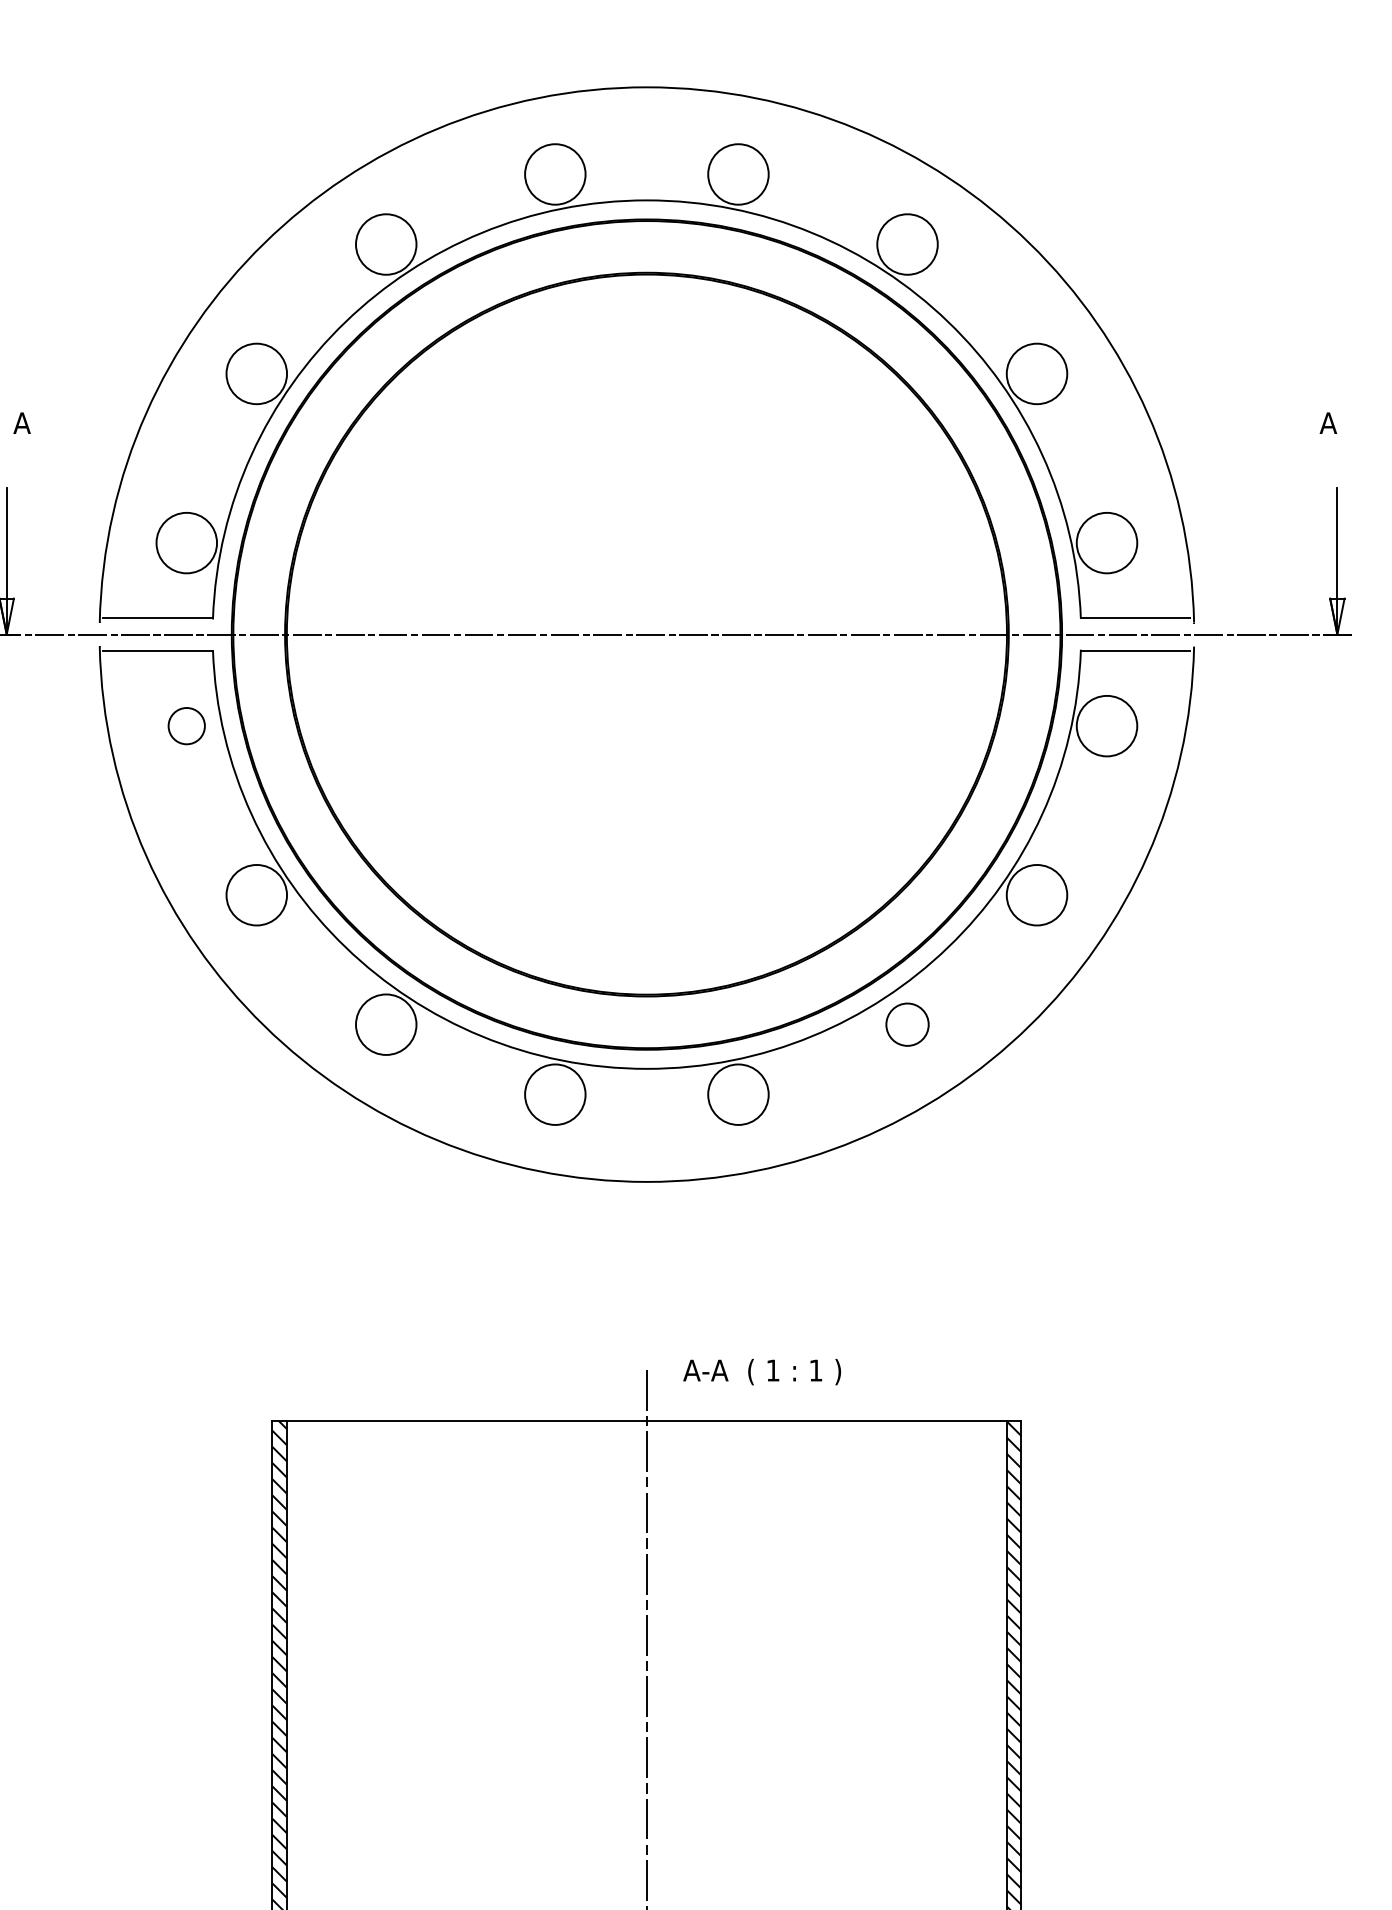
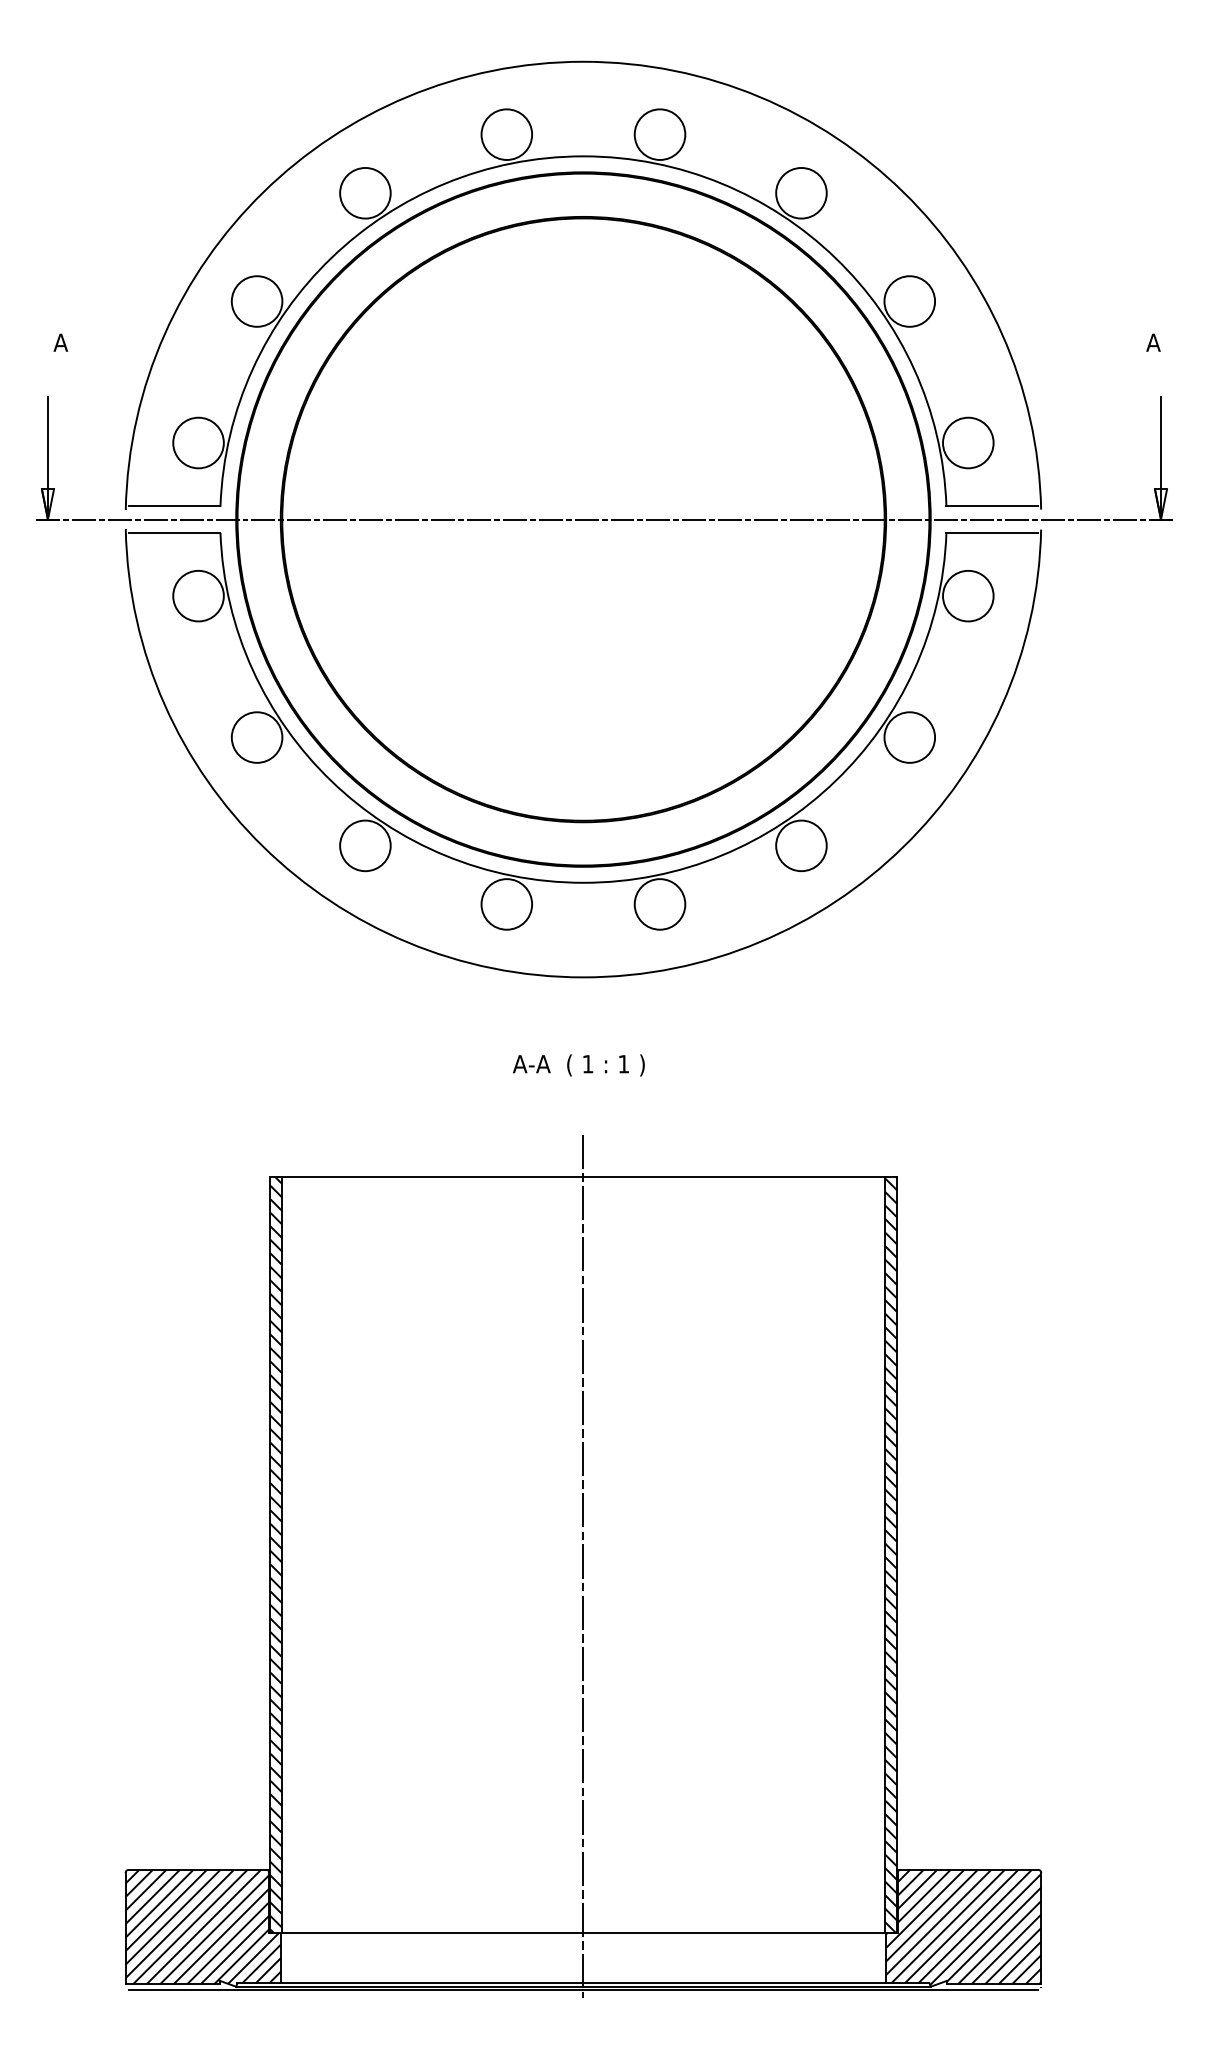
circle: (186, 725) -> (198, 595), size x1.67
circle: (907, 1024) -> (801, 845), size x1.43
text: (761, 1372) -> (578, 1065), moved

